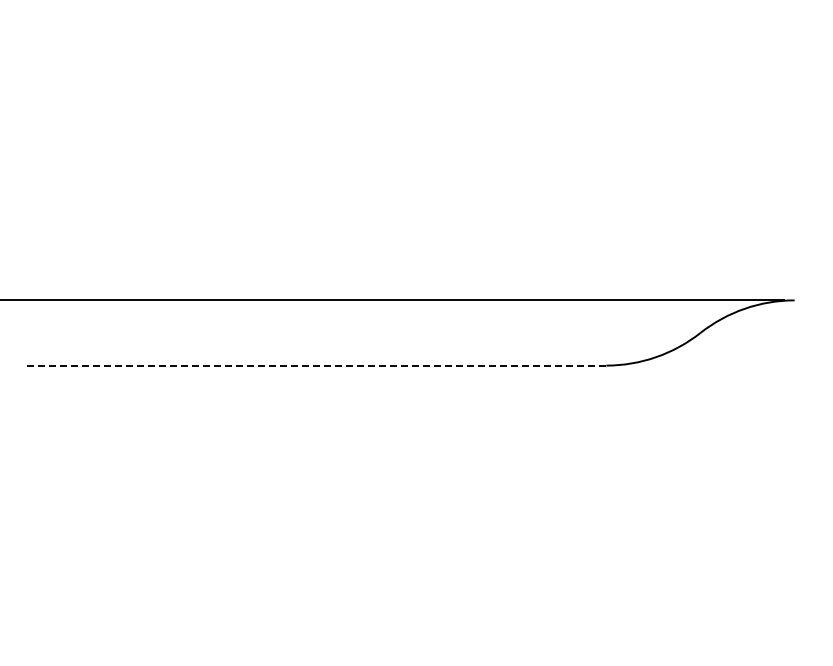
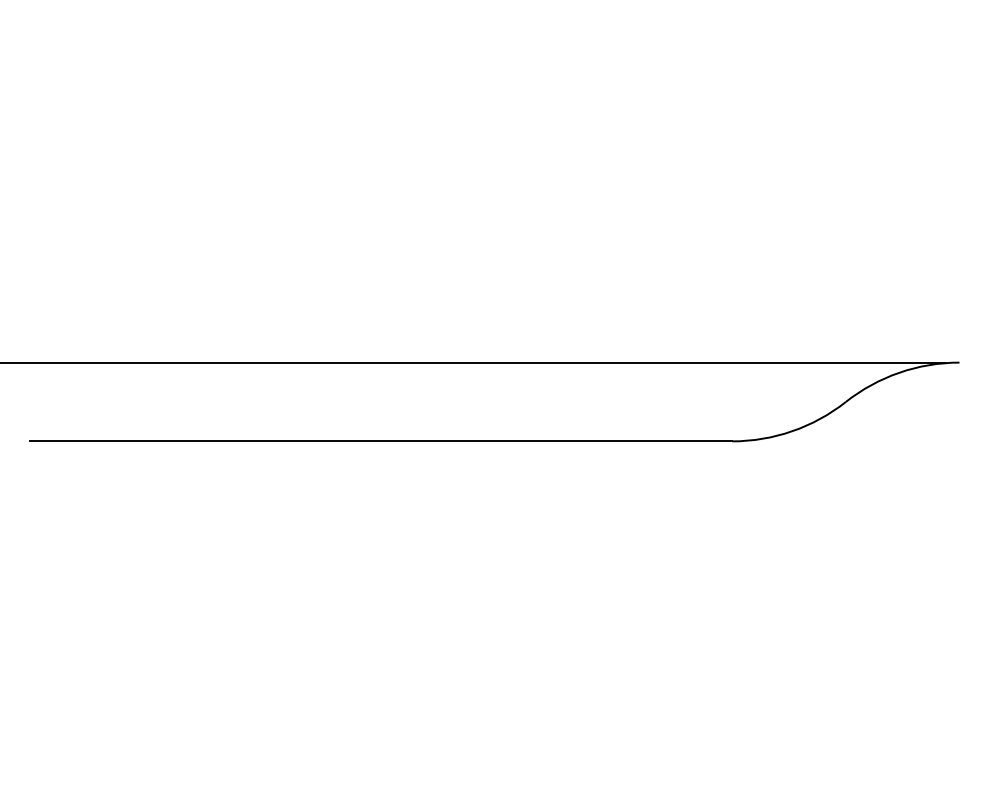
line: (315, 365) -> (381, 441), dashed -> solid

